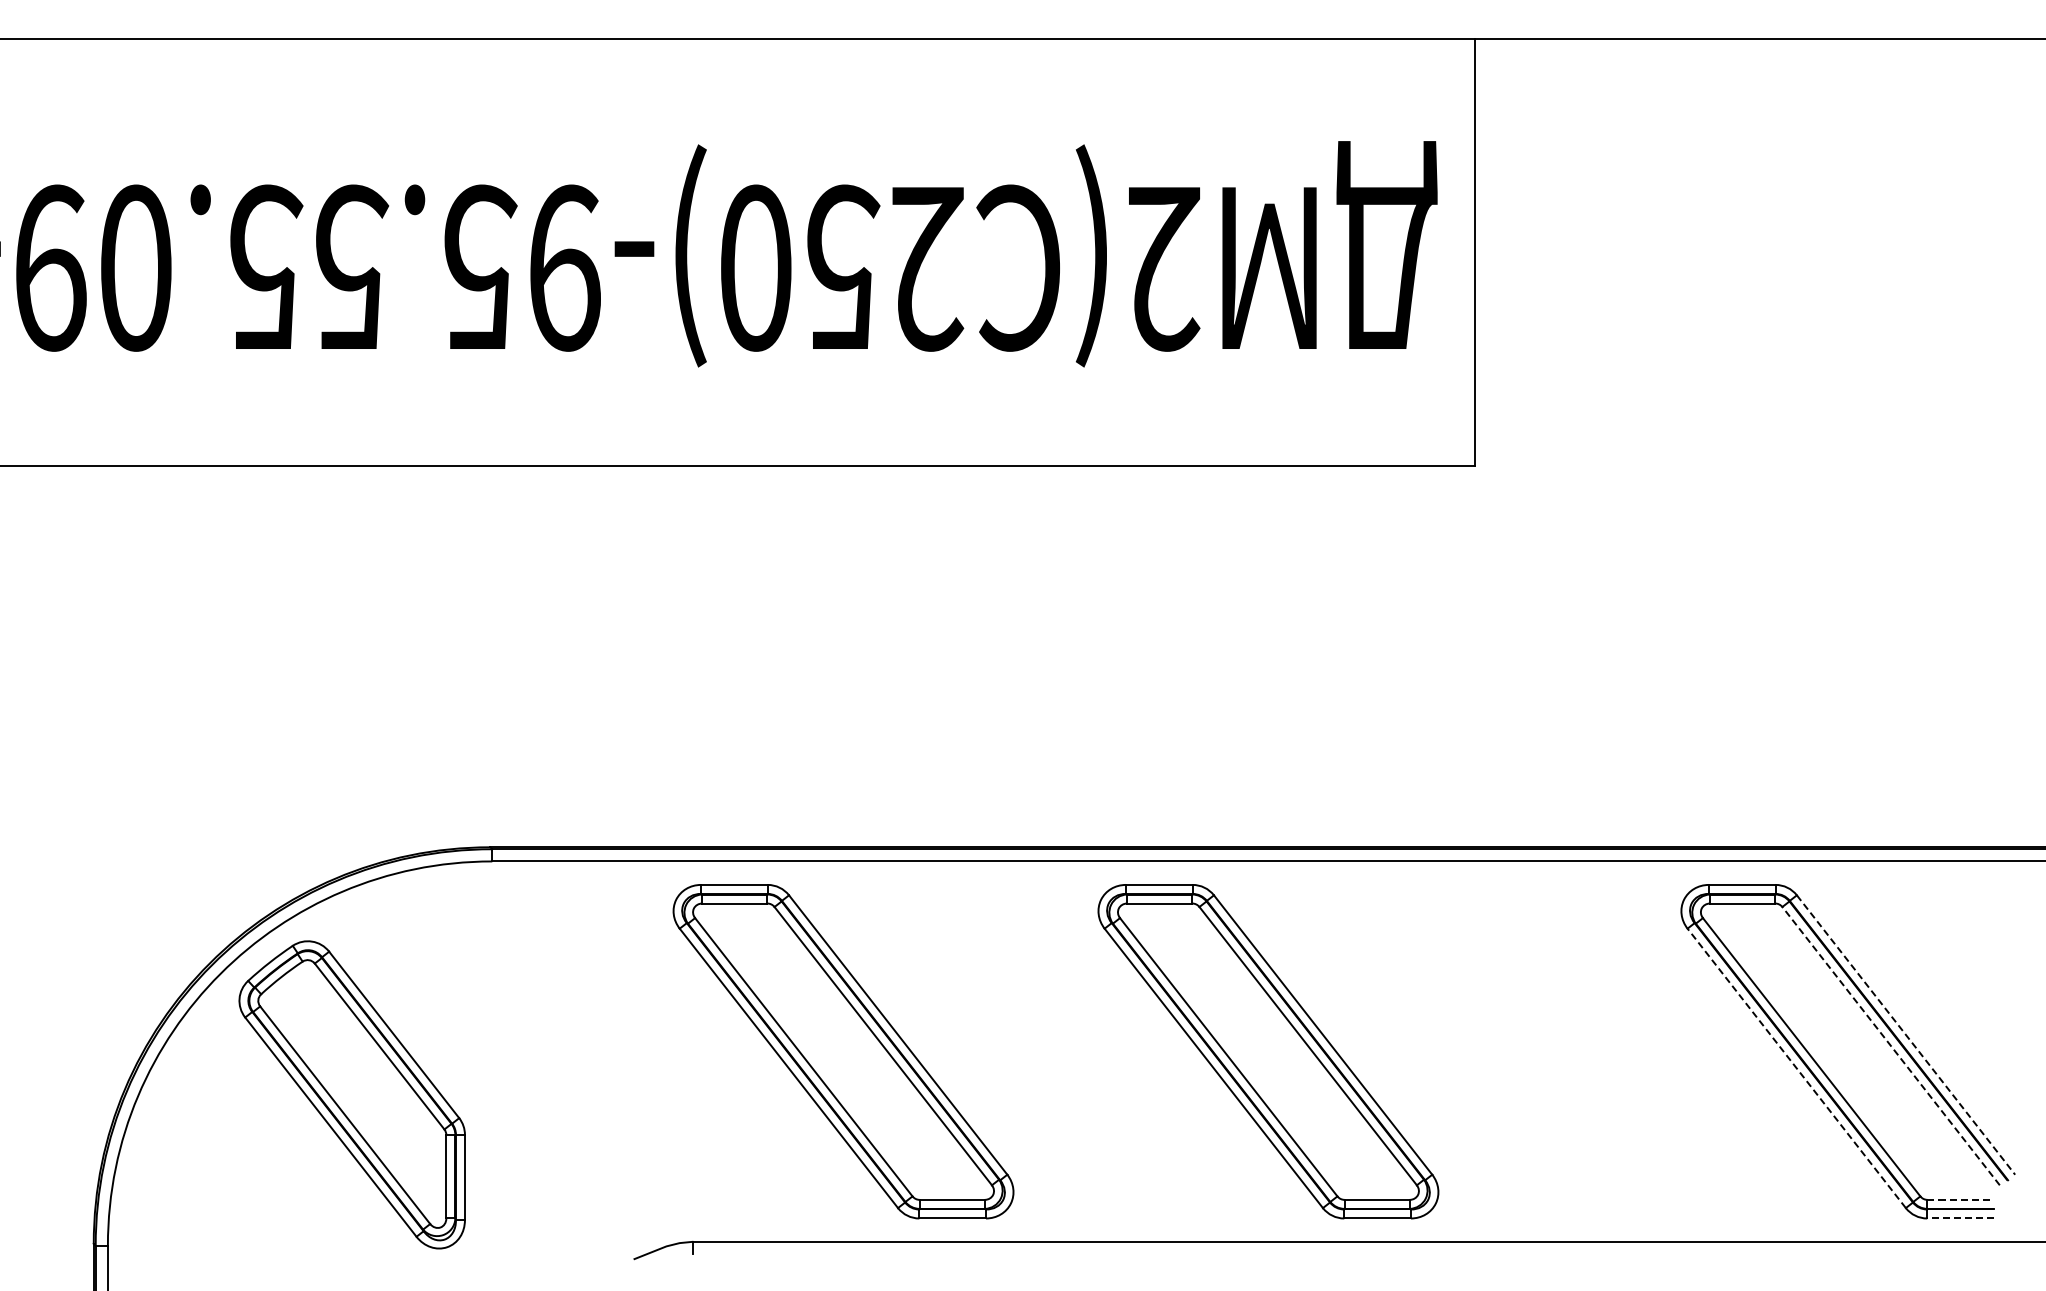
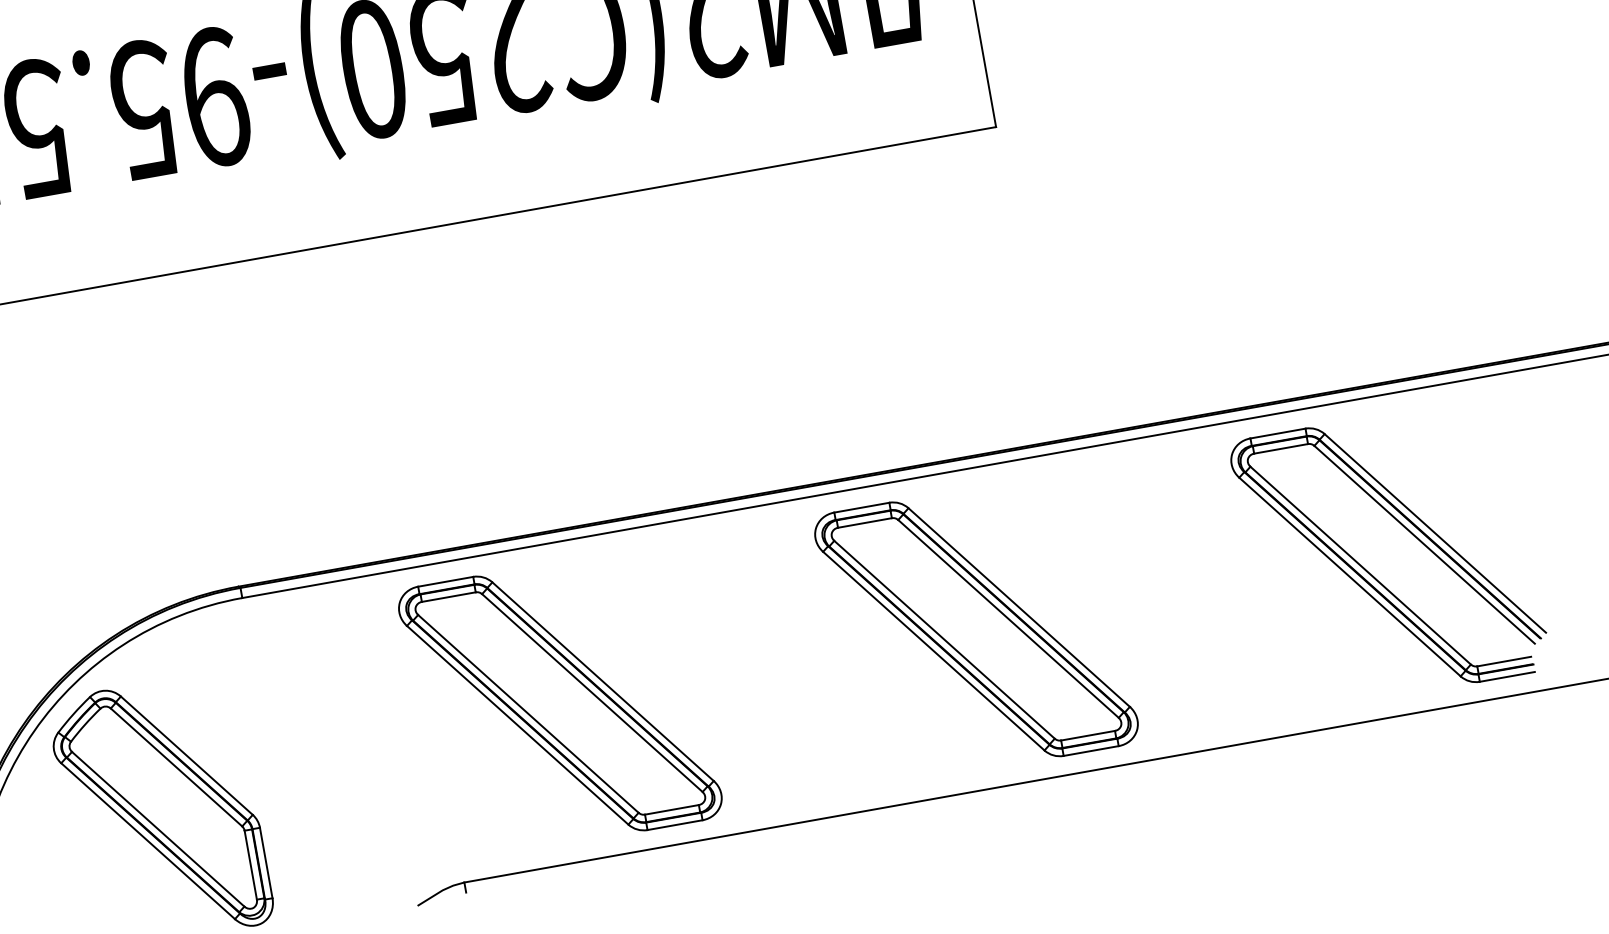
line: (1906, 1035) -> (1435, 533), dashed -> solid
line: (1891, 1046) -> (1425, 545), dashed -> solid
part: (1268, 1051) -> (976, 629), moved
line: (1796, 1067) -> (1349, 576), dashed -> solid
line: (1960, 1199) -> (1504, 661), dashed -> solid
line: (1960, 1218) -> (1507, 676), dashed -> solid

